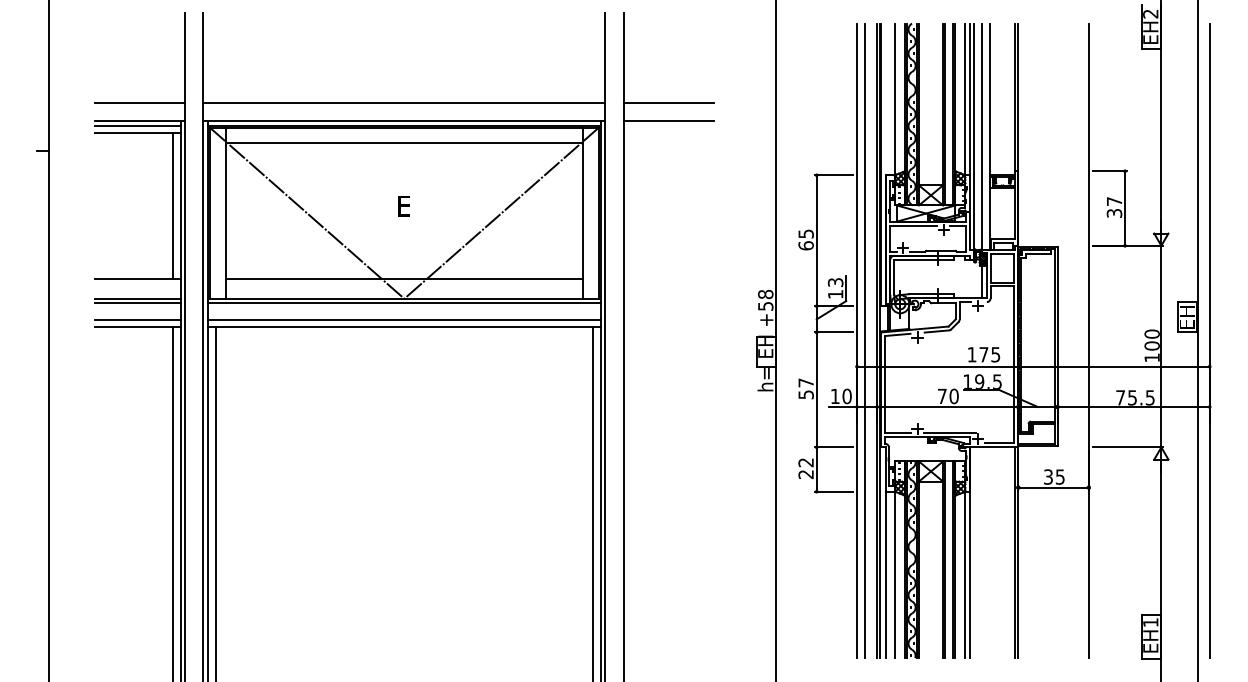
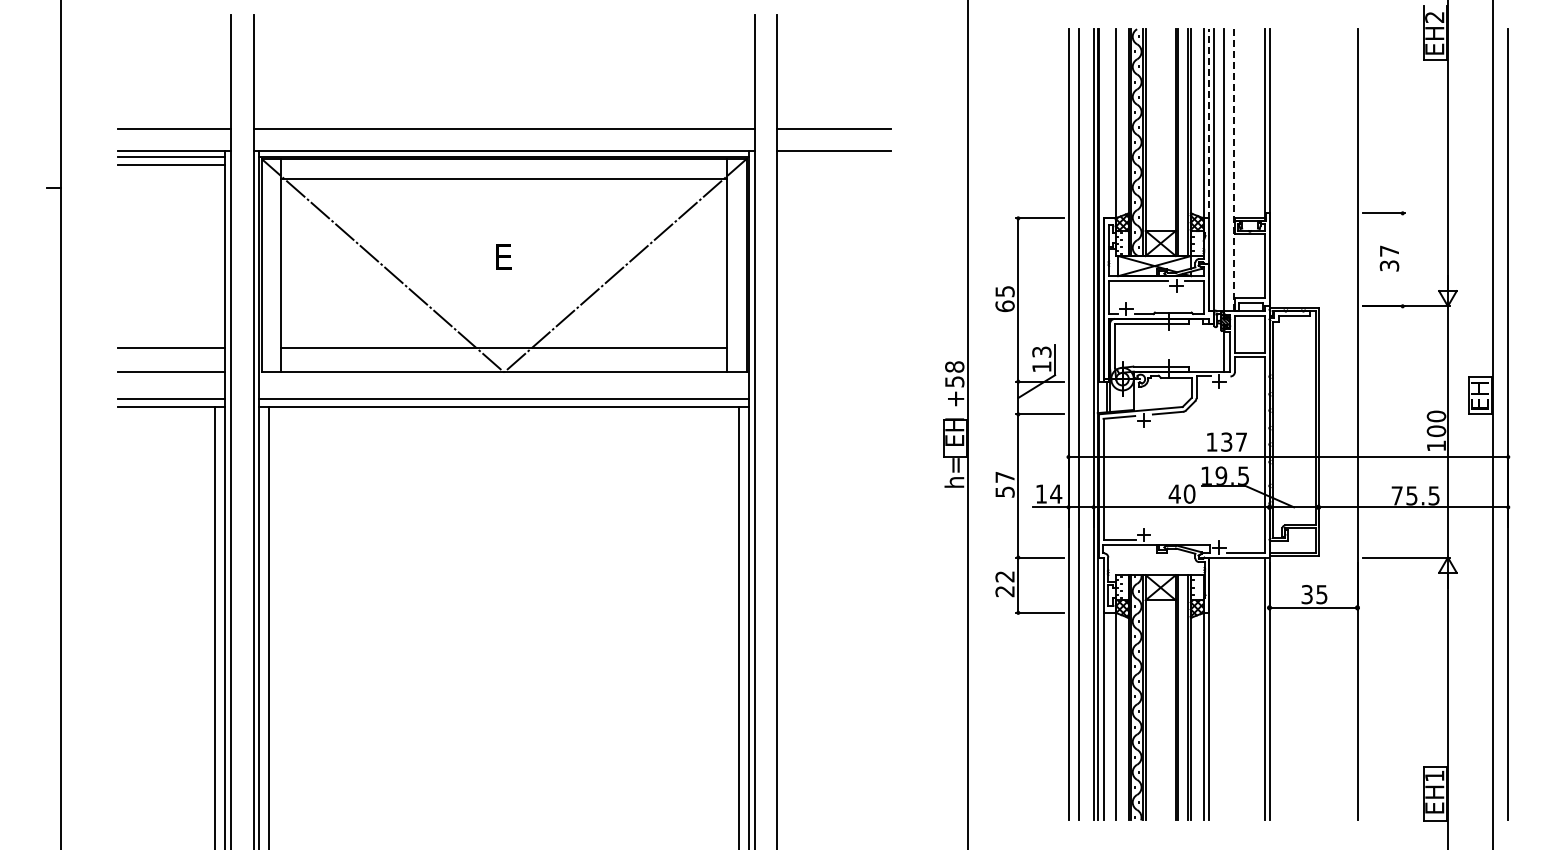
line: (969, 99) -> (1208, 124), solid -> dashed
line: (990, 136) -> (1234, 169), solid -> dashed
line: (172, 205) -> (215, 256), removed
line: (1124, 208) -> (1402, 259), removed
line: (137, 302) -> (171, 377), removed
line: (404, 302) -> (504, 377), removed
text: (989, 354) -> (1233, 441), 175 -> 137
text: (847, 395) -> (1056, 493), 10 -> 14
text: (942, 395) -> (1174, 493), 70 -> 40
line: (950, 433) -> (1184, 540), removed

